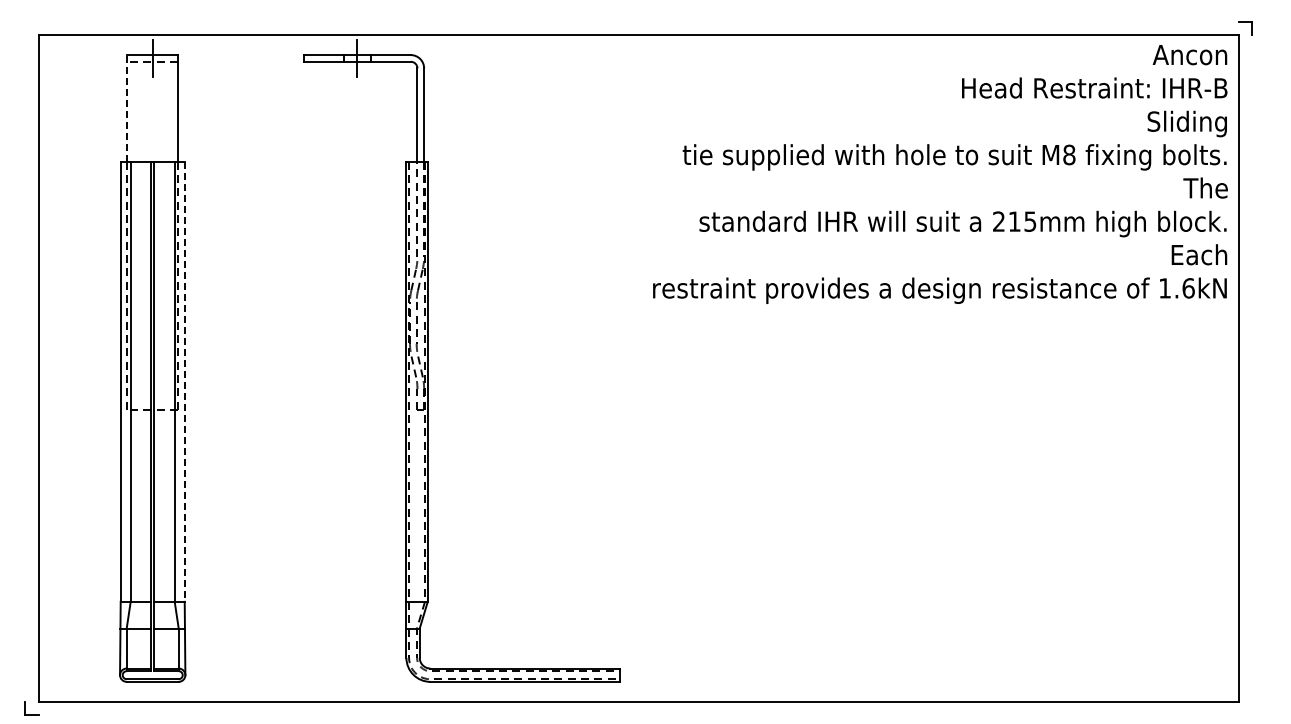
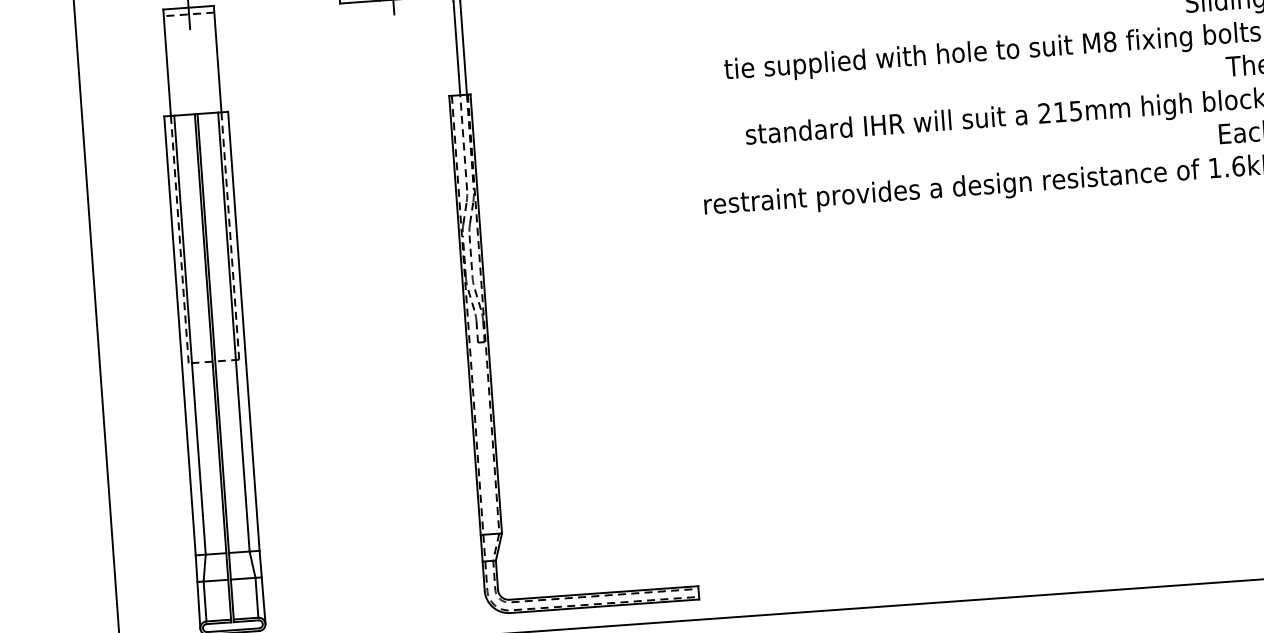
line: (127, 107) -> (167, 61), dashed -> solid
line: (184, 382) -> (243, 332), dashed -> solid

